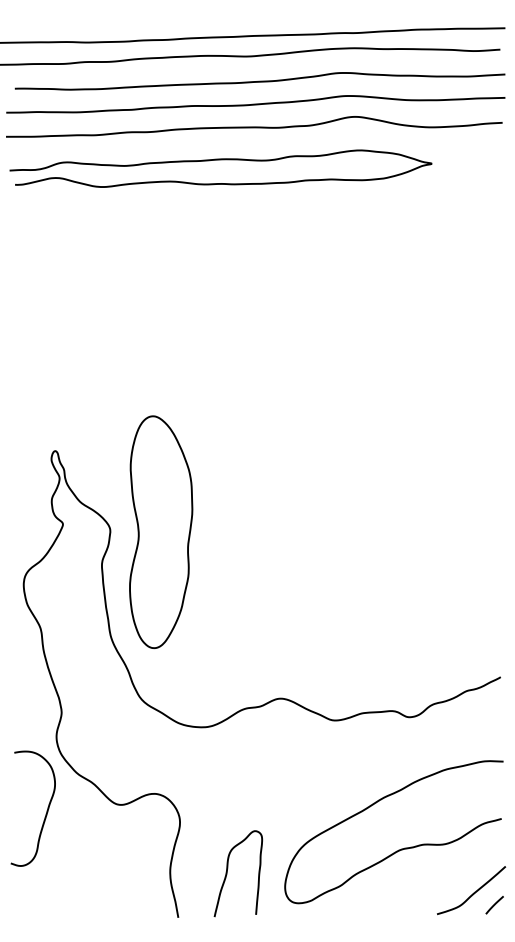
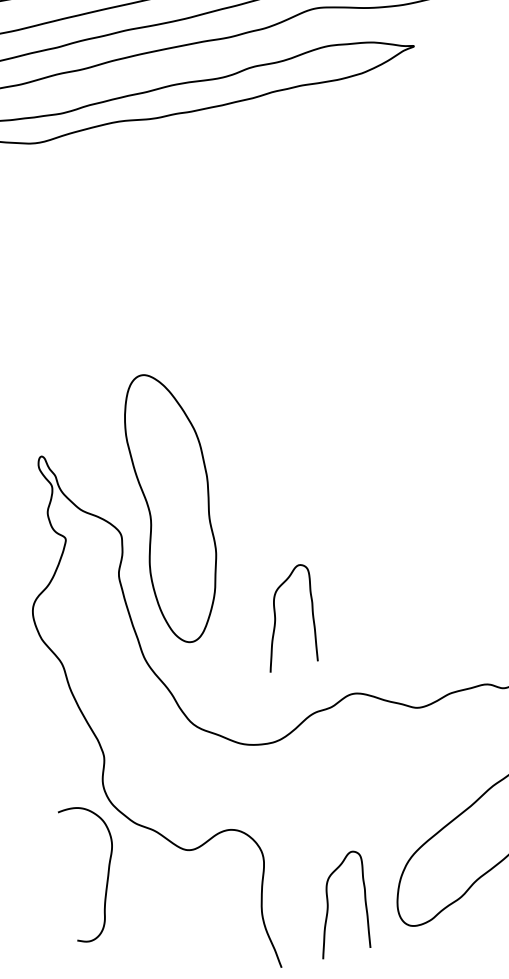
part: (161, 532) -> (175, 507), moved
curve: (227, 624) -> (276, 619), added

